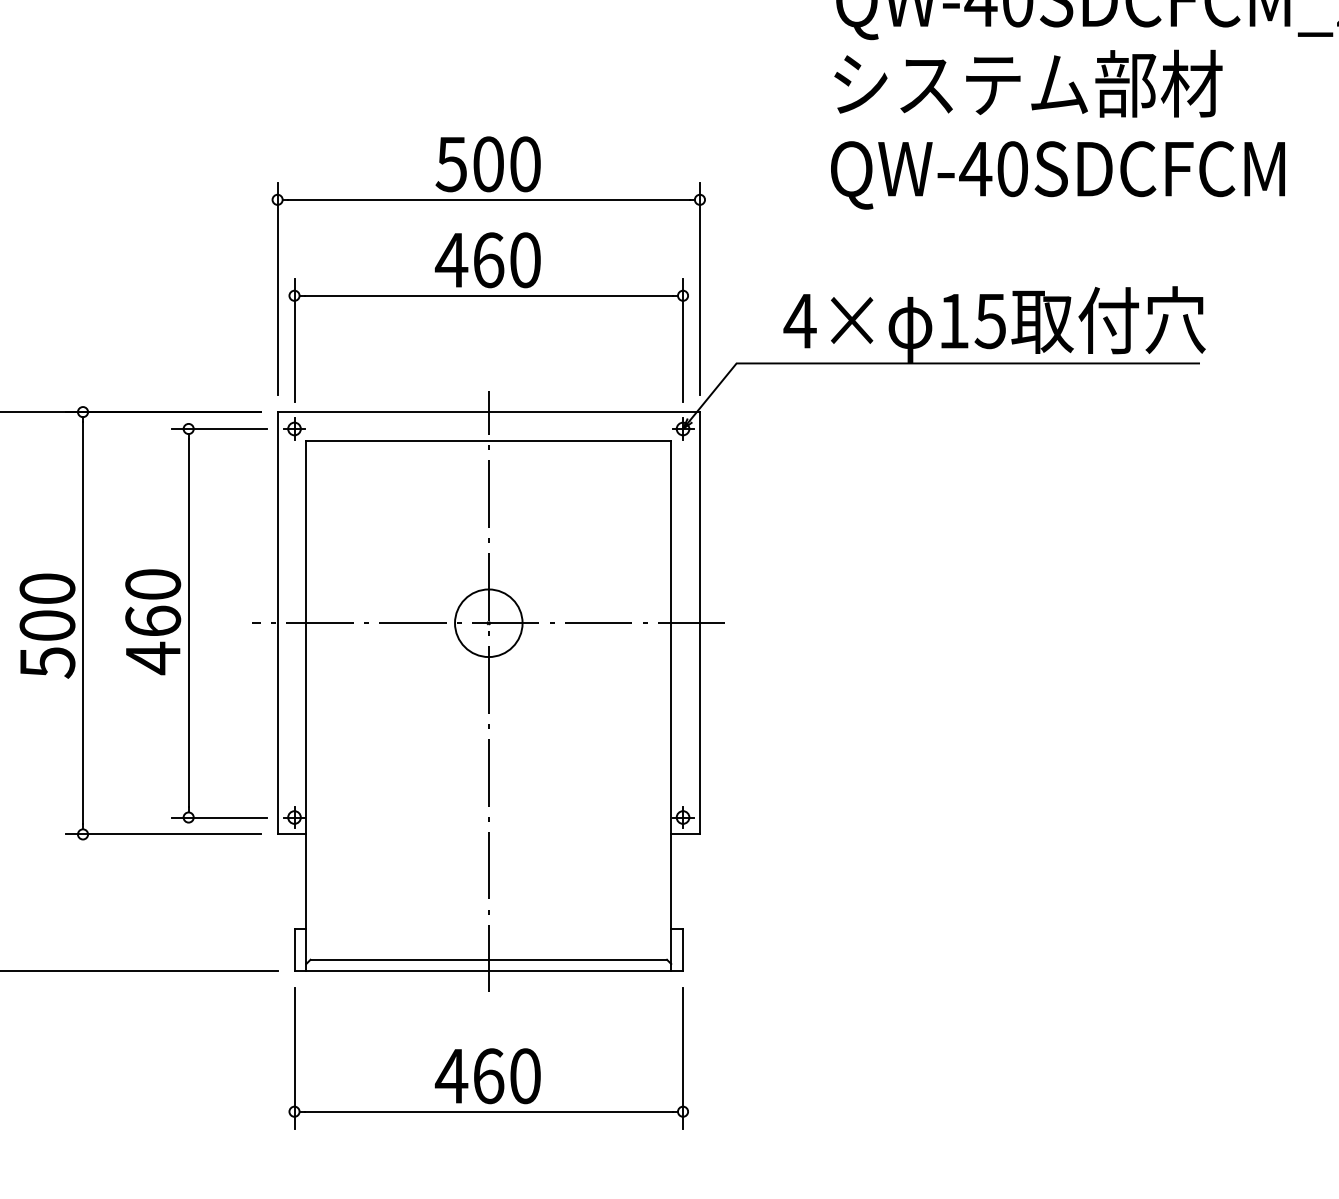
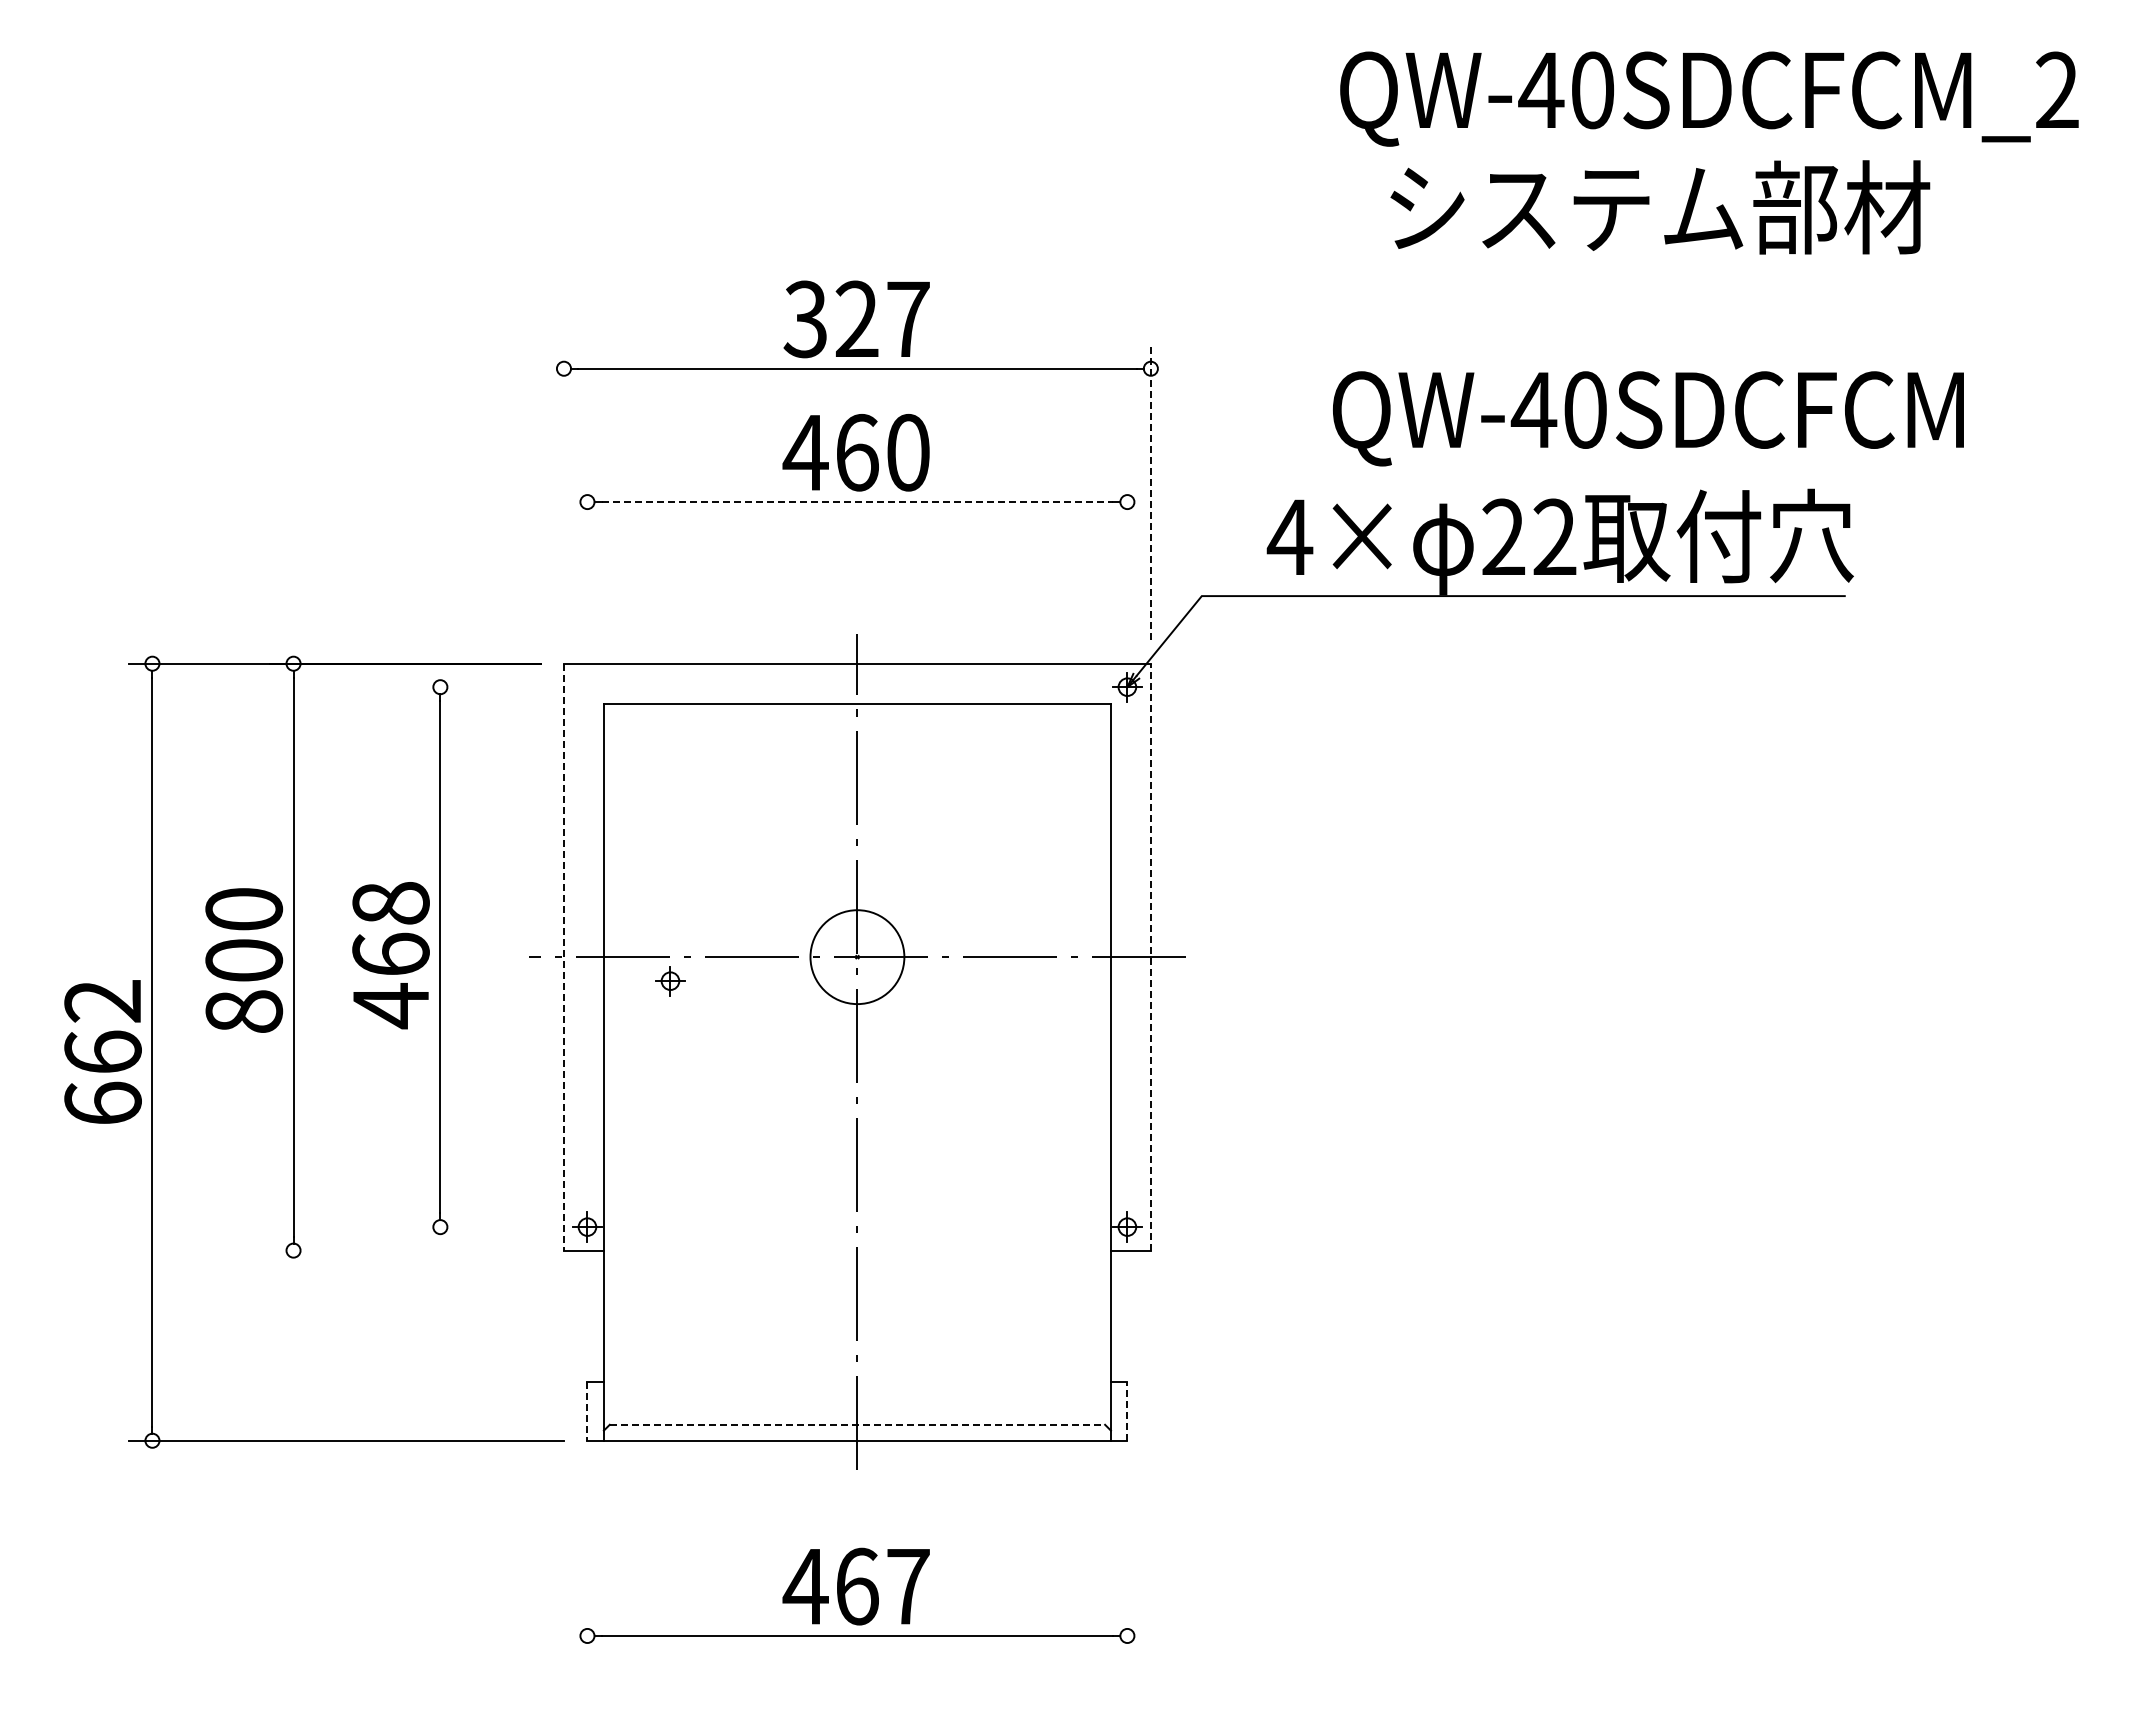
text: (1028, 83) -> (1660, 207), moved
text: (488, 164) -> (856, 319), 500 -> 327
text: (1058, 175) -> (1648, 418), moved
line: (277, 288) -> (563, 492), removed
line: (699, 288) -> (1150, 492), solid -> dashed
line: (488, 296) -> (857, 502), solid -> dashed
text: (972, 321) -> (1529, 537), 15 -> 22
line: (294, 339) -> (587, 563), removed
line: (683, 339) -> (1127, 563), removed
line: (218, 429) -> (482, 687), removed
part: (294, 429) -> (670, 981), moved
text: (152, 584) -> (390, 903), 460 -> 468
line: (699, 622) -> (1150, 956), solid -> dashed
line: (277, 623) -> (563, 957), solid -> dashed
text: (47, 663) -> (244, 1012), 500 -> 800
line: (218, 817) -> (482, 1227), removed
line: (163, 834) -> (405, 1250), removed
line: (683, 949) -> (1127, 1410), solid -> dashed
line: (294, 950) -> (587, 1411), solid -> dashed
line: (488, 959) -> (857, 1424), solid -> dashed
line: (294, 1058) -> (587, 1561), removed
line: (683, 1058) -> (1127, 1561), removed
text: (525, 1076) -> (908, 1586), 460 -> 467

